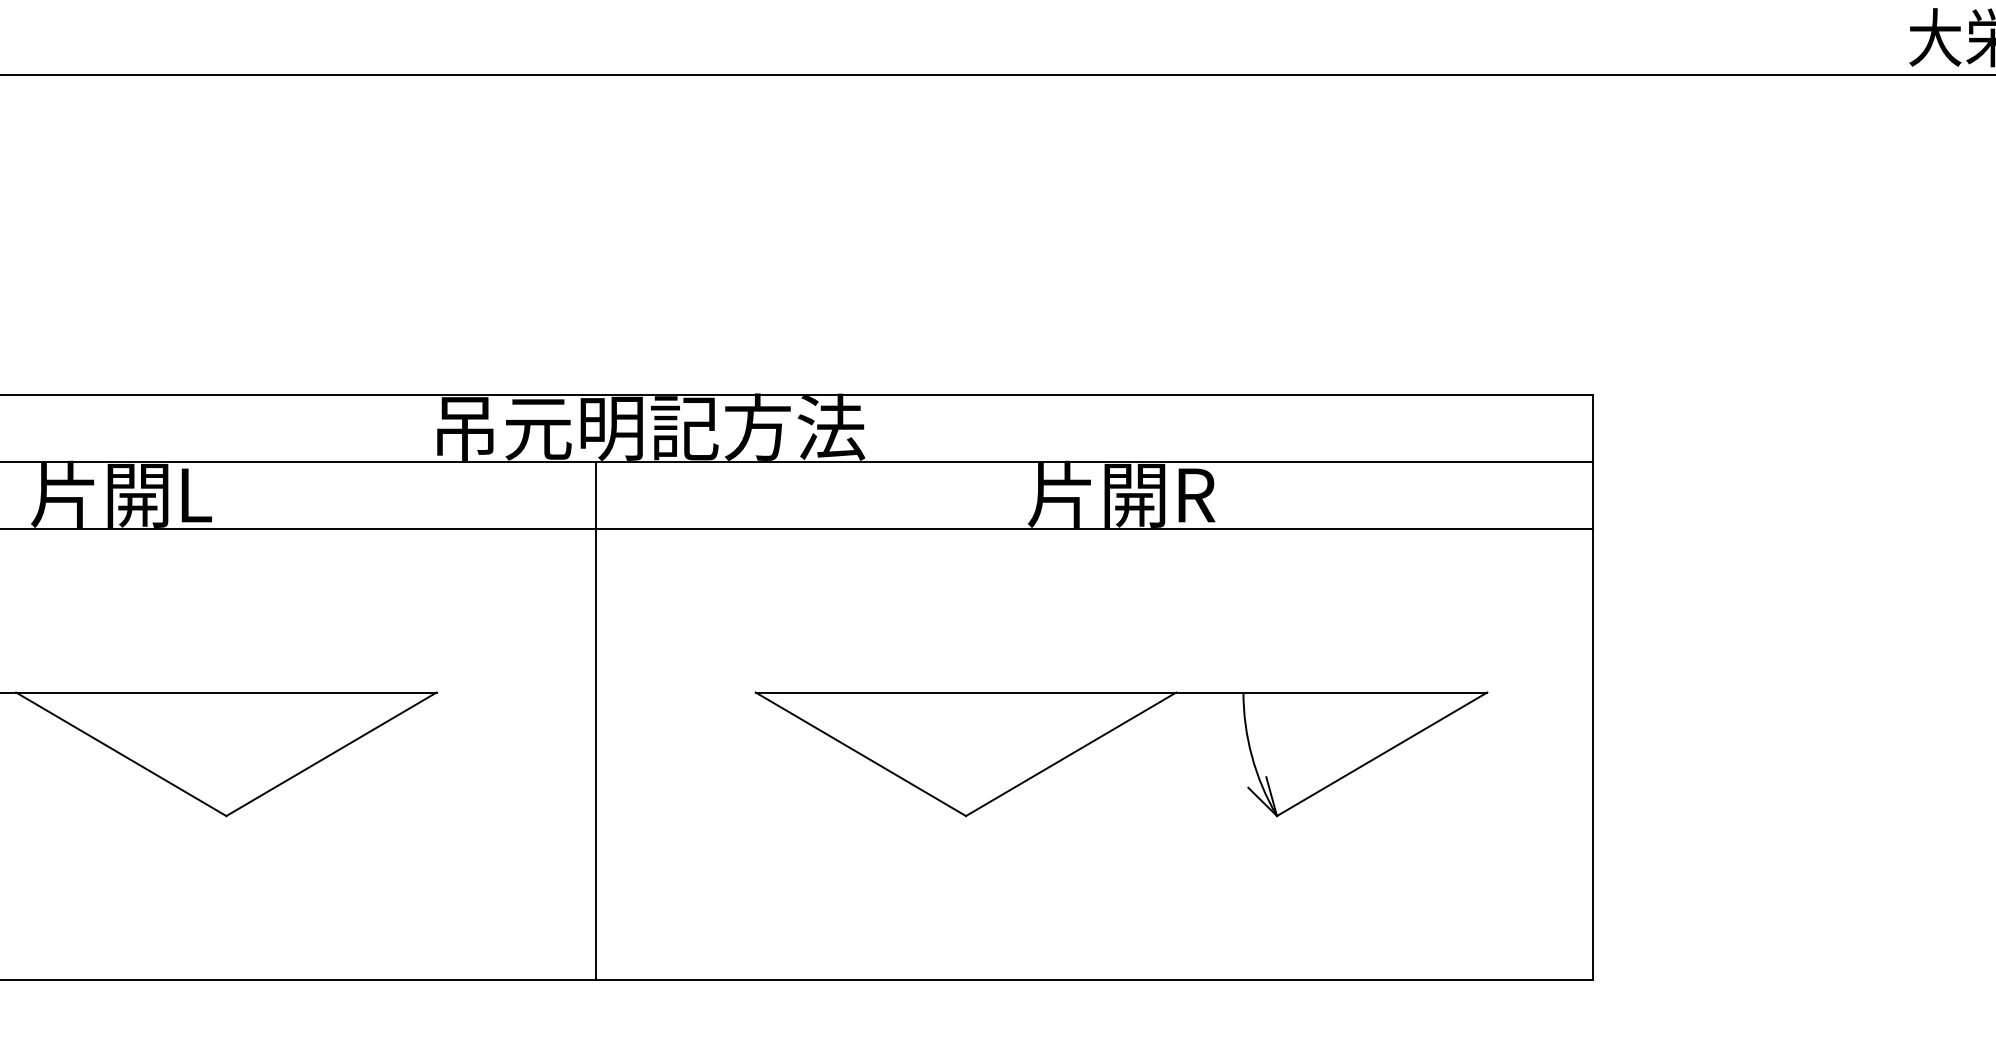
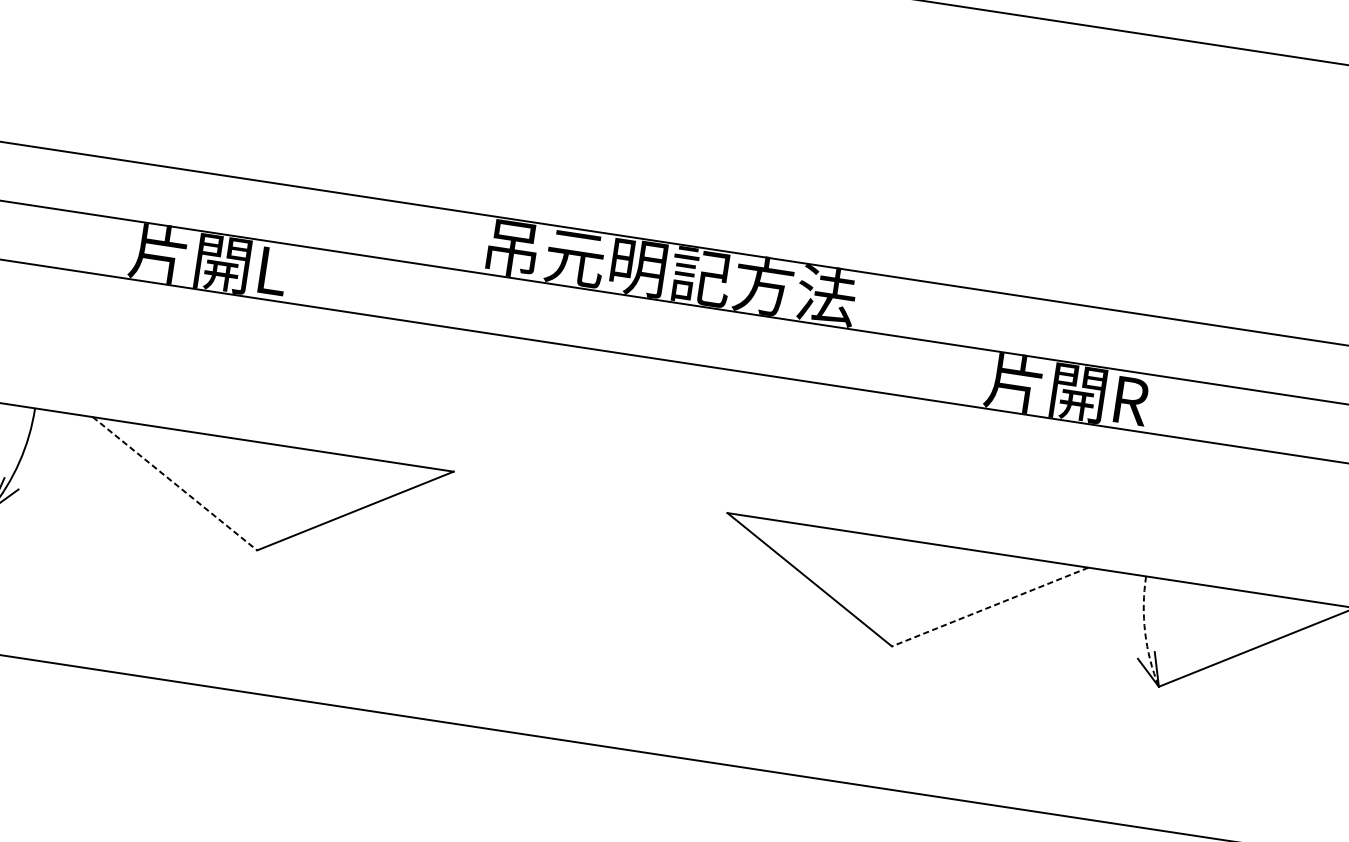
line: (596, 720) -> (587, 516), removed
line: (121, 754) -> (175, 483), solid -> dashed
line: (1071, 754) -> (990, 607), solid -> dashed
arc: (1252, 756) -> (1145, 632), solid -> dashed

